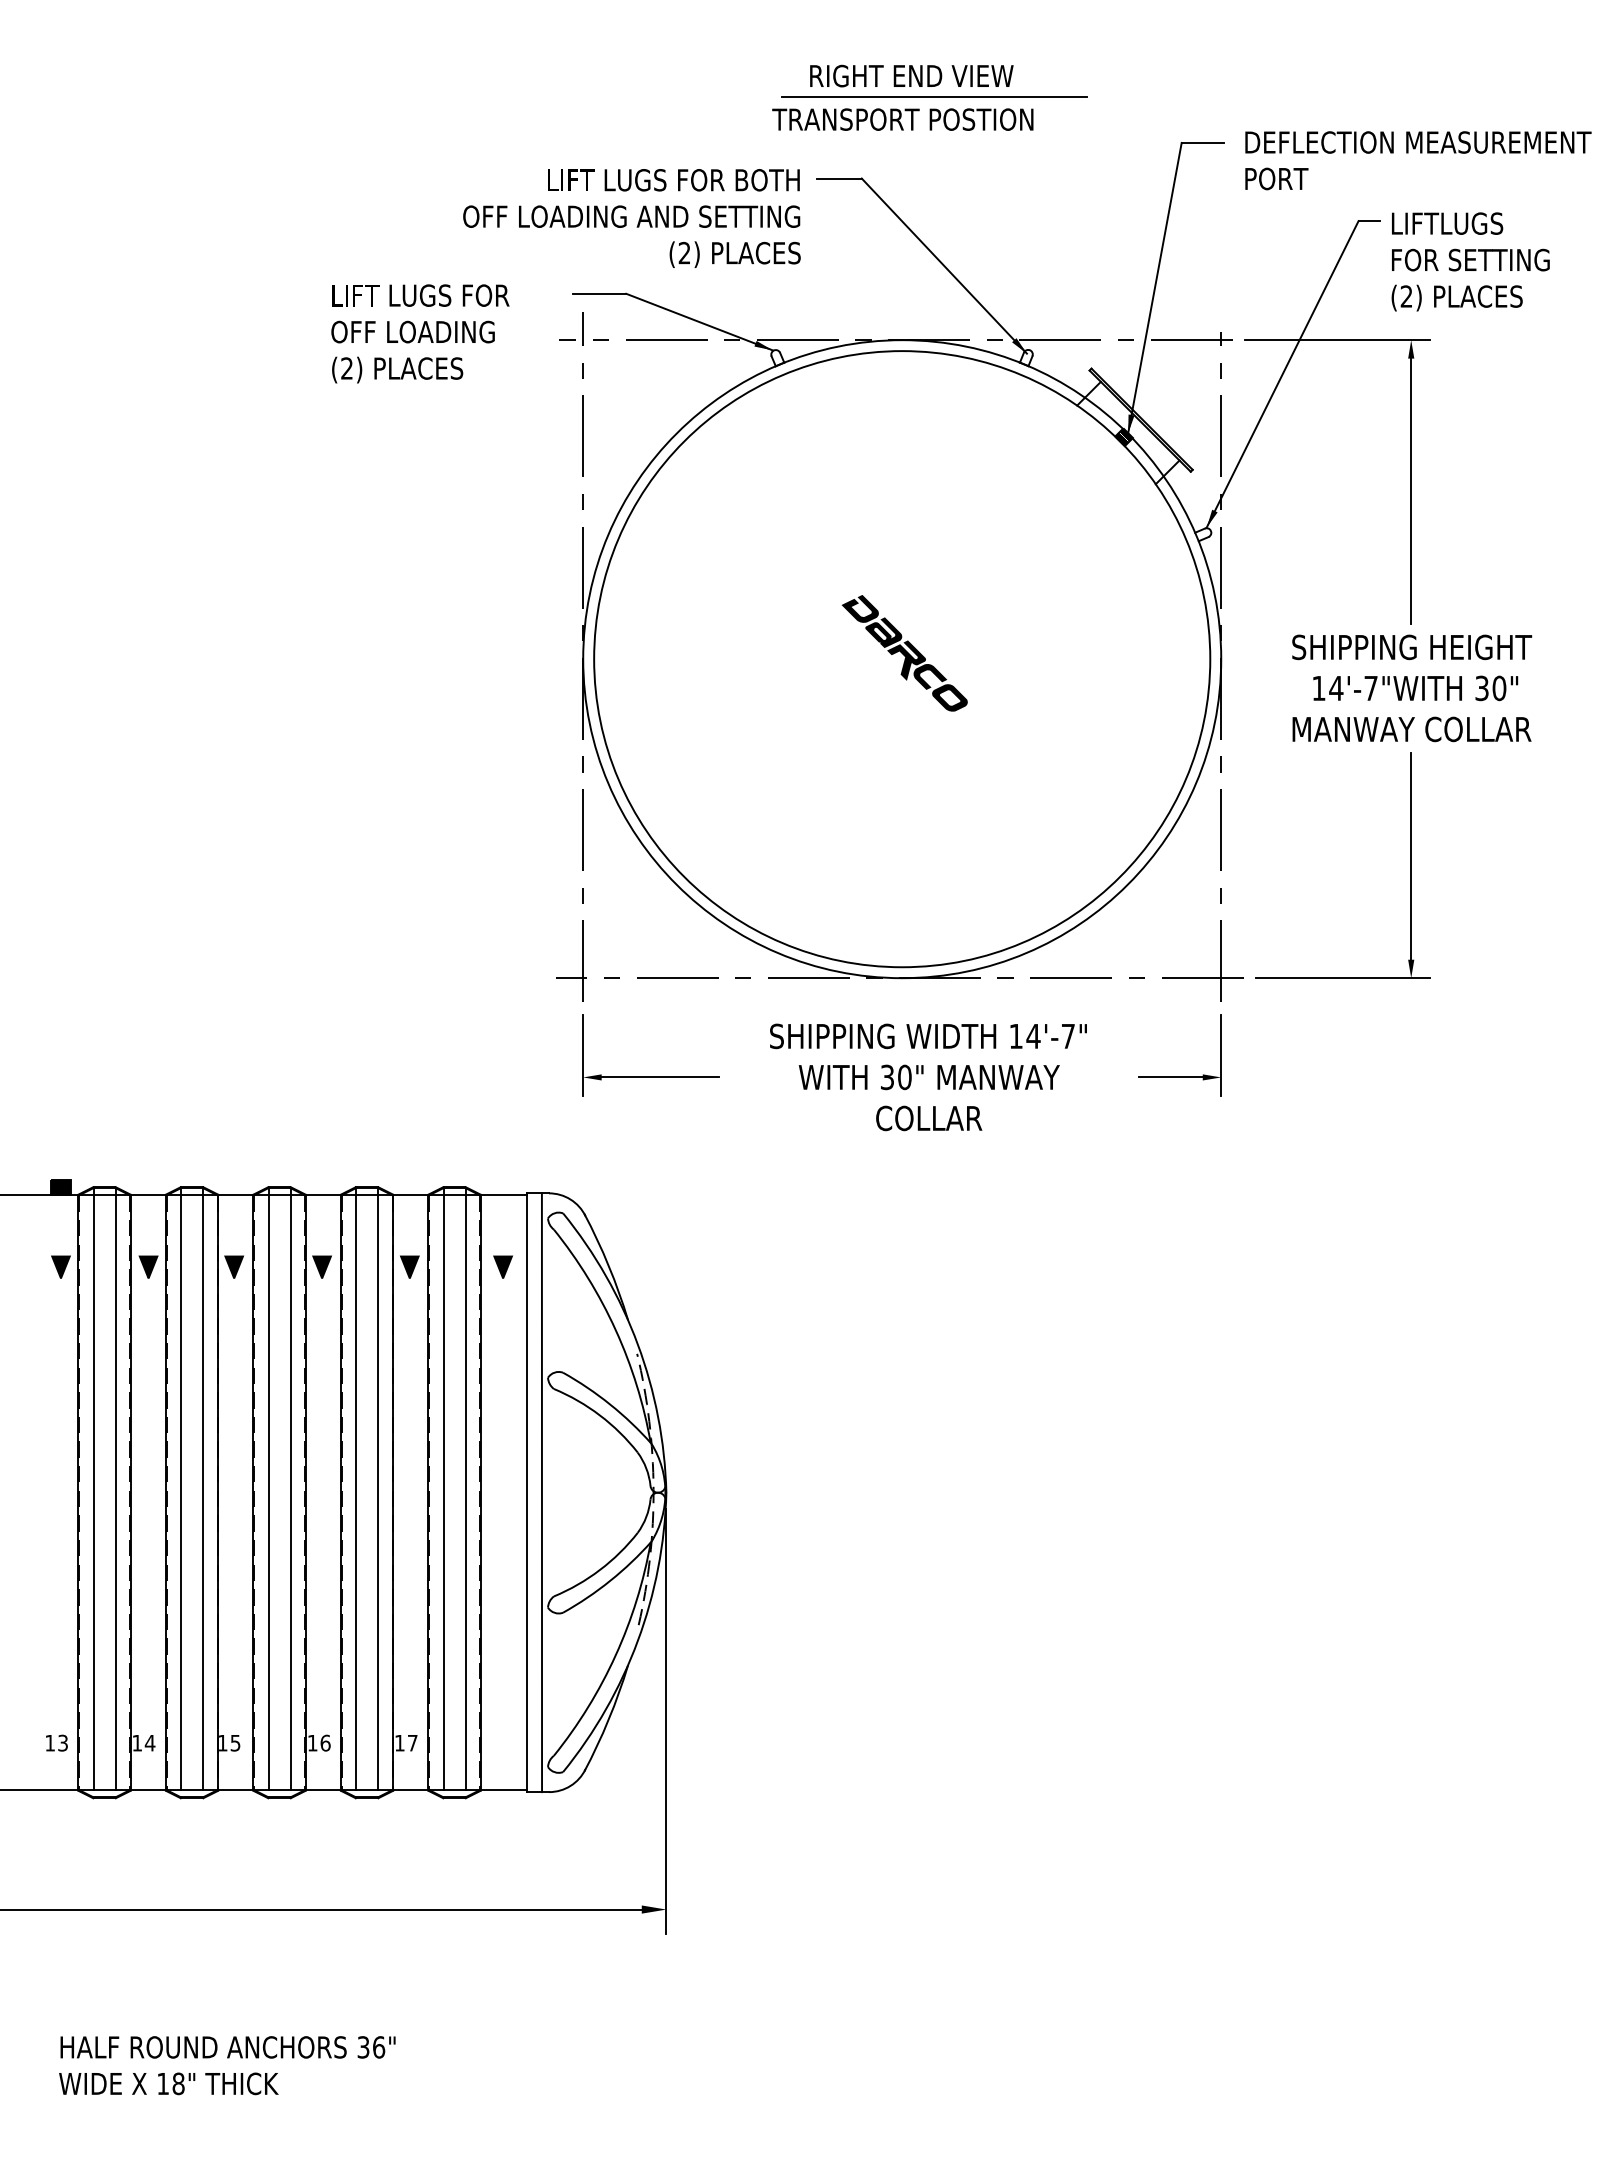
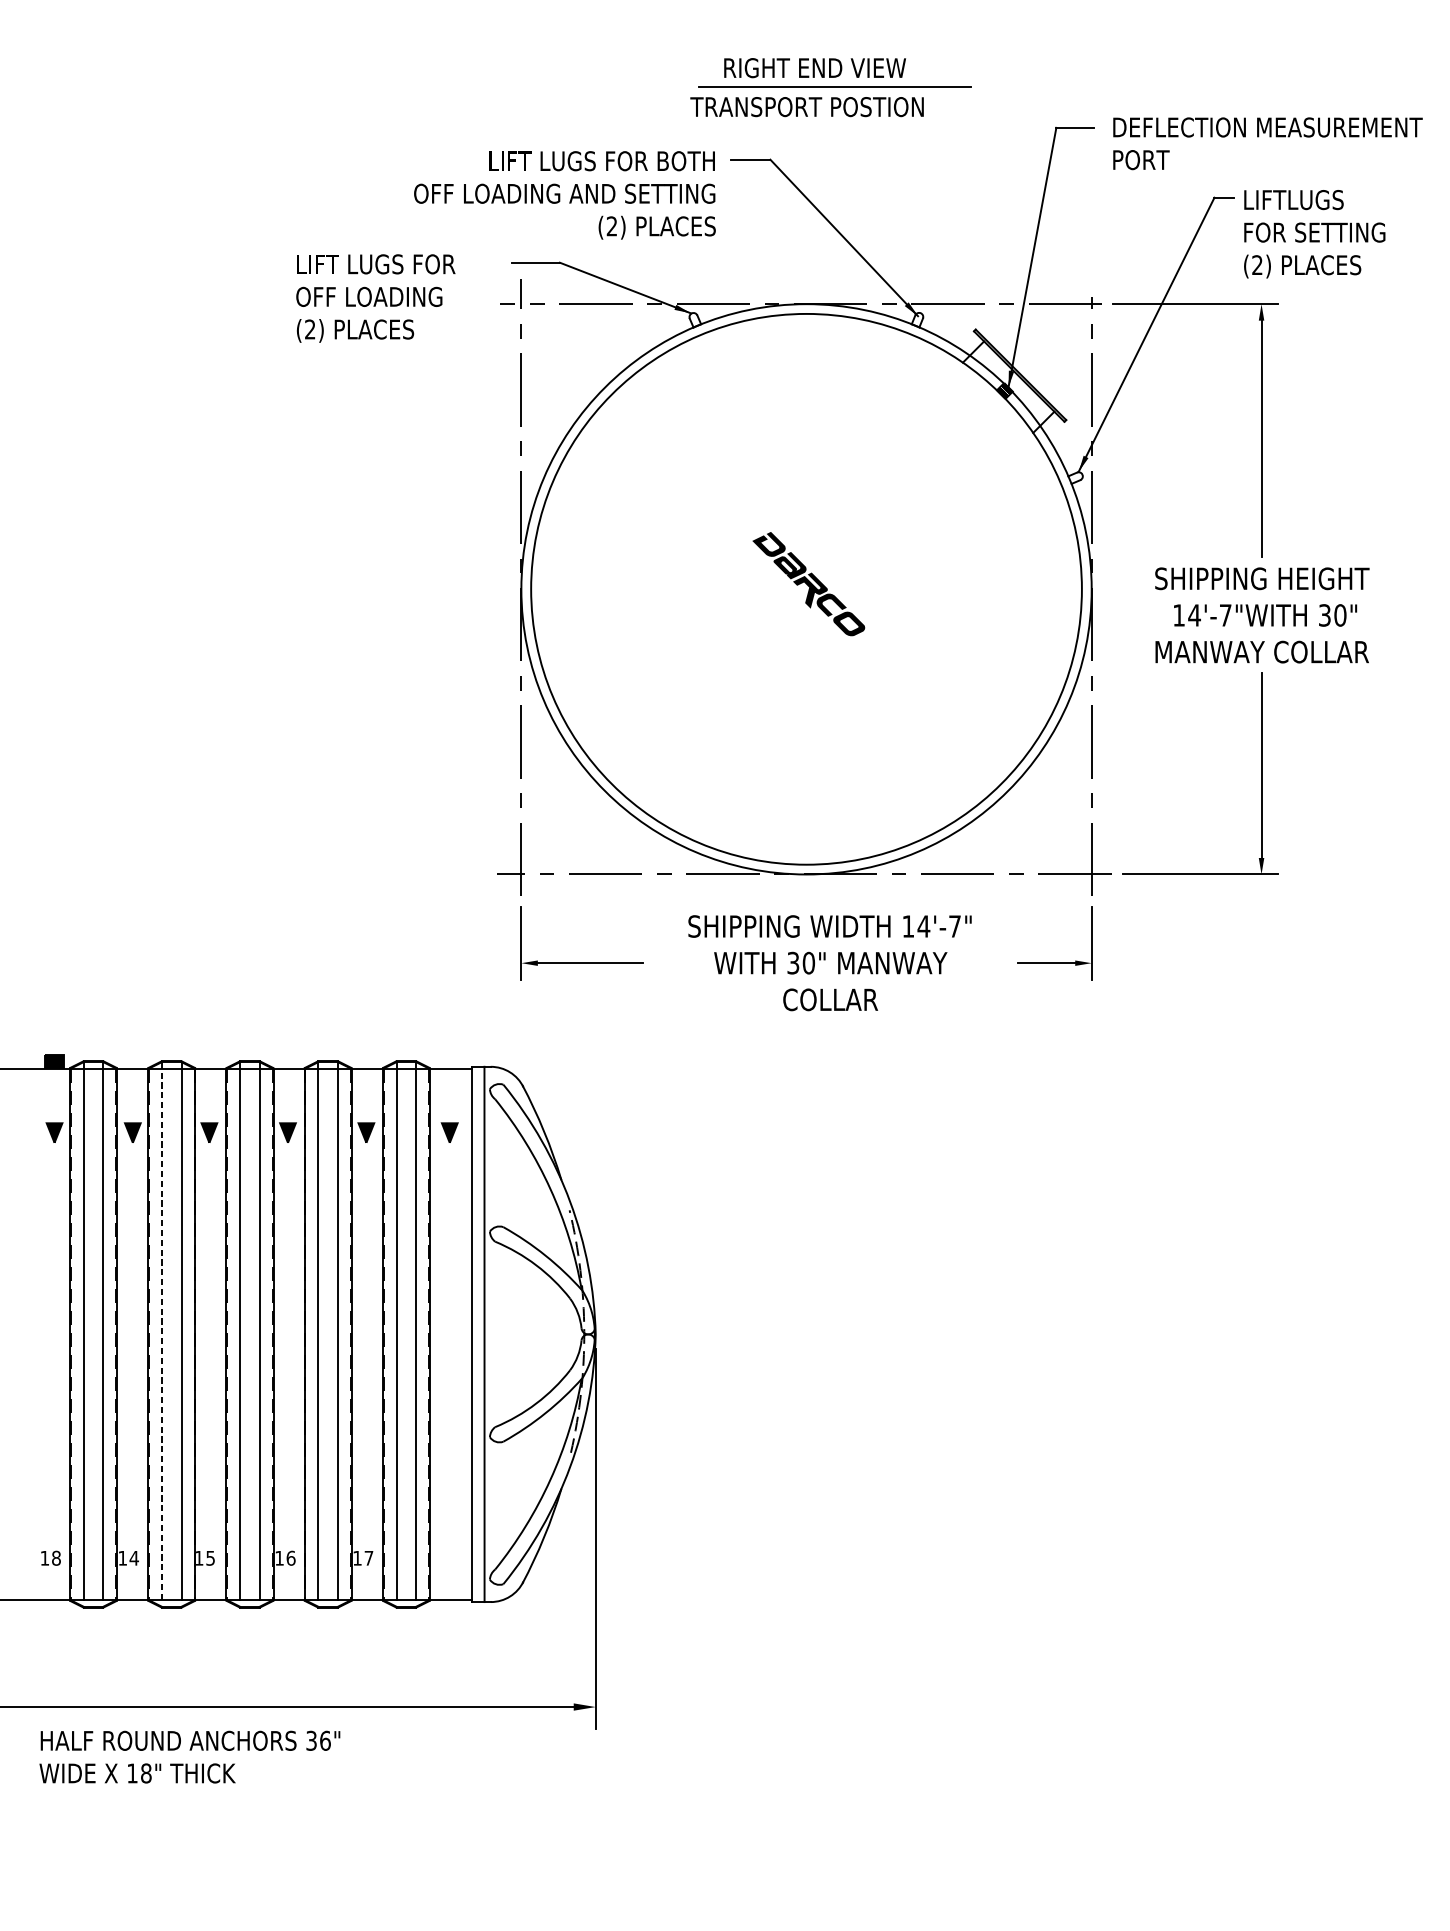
line: (181, 1489) -> (162, 1331), solid -> dashed
text: (63, 1742) -> (56, 1557), 13 -> 18
text: (227, 2065) -> (190, 1757), moved

